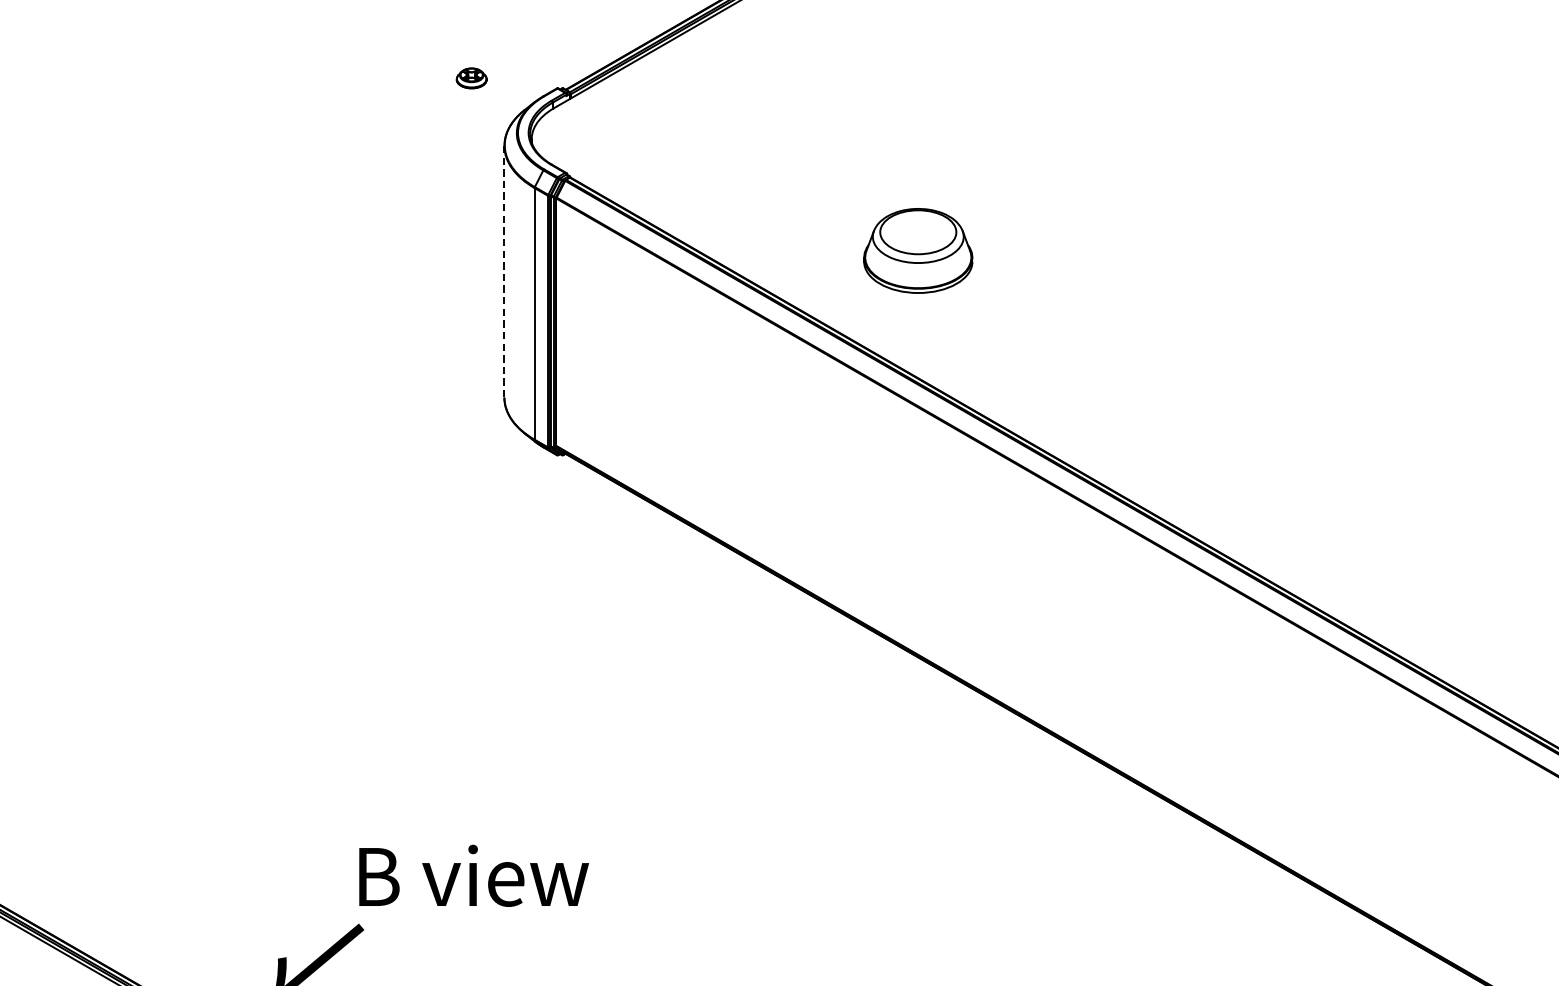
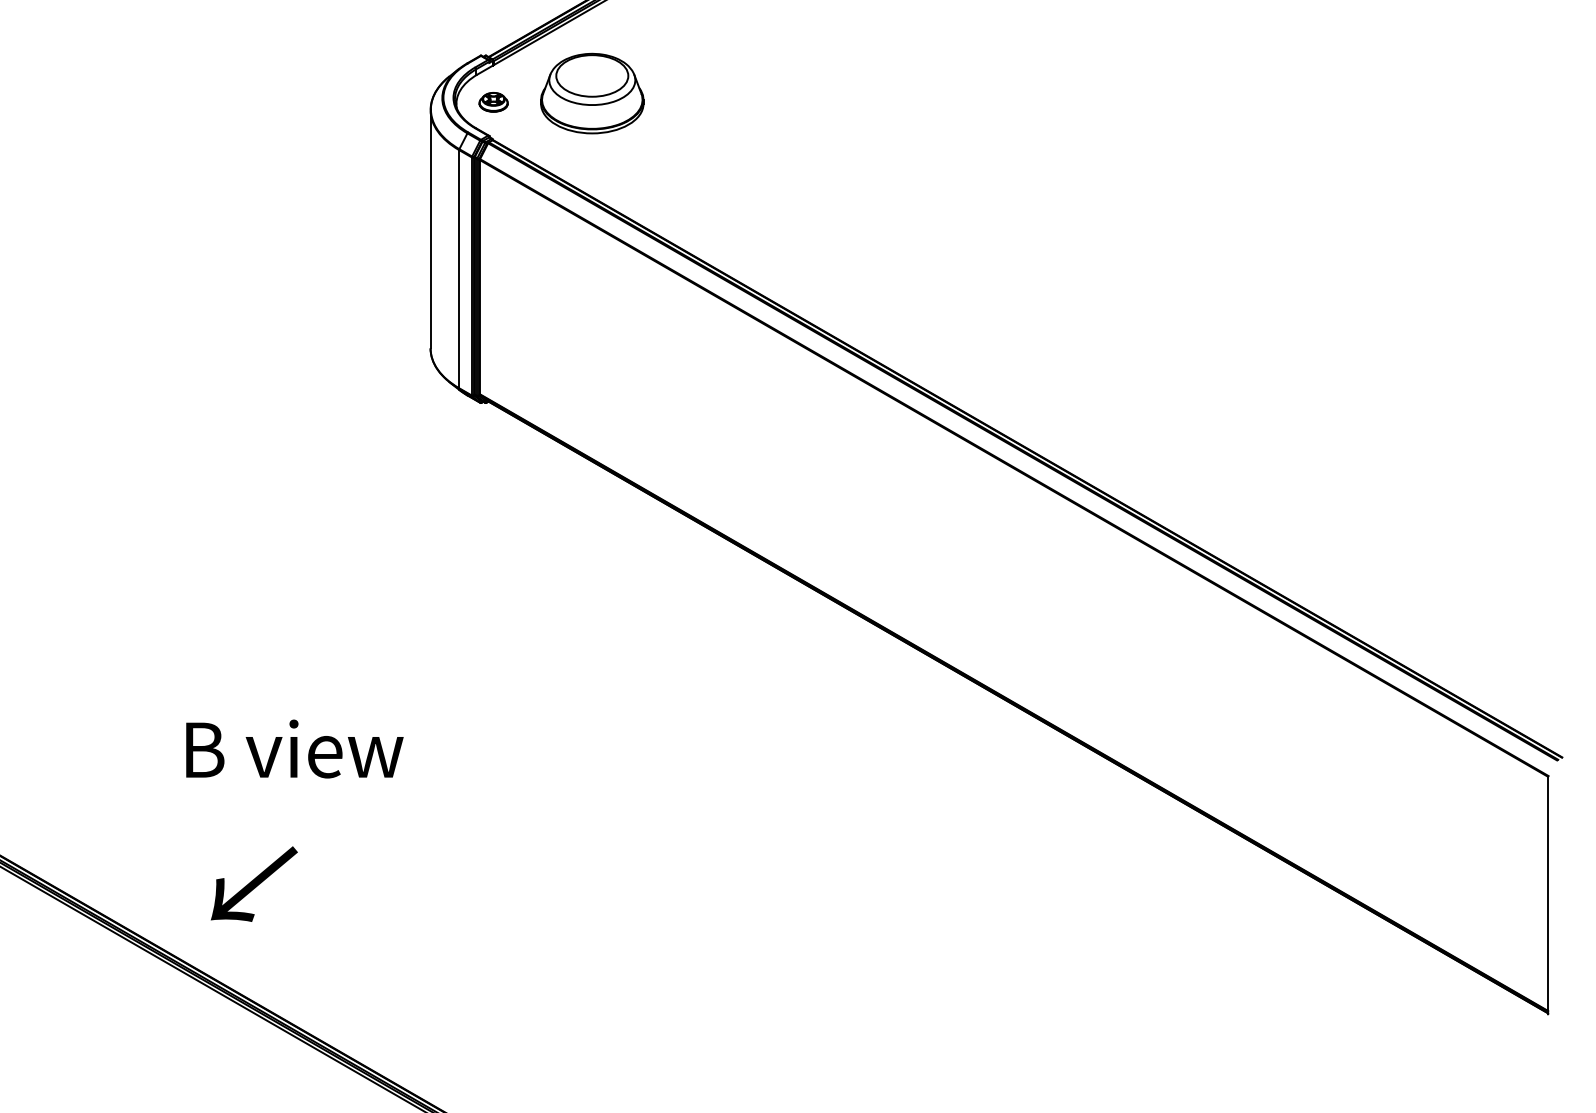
part: (471, 78) -> (493, 102), moved
part: (918, 250) -> (592, 93), moved
line: (504, 271) -> (430, 229), dashed -> solid
text: (473, 875) -> (294, 748), moved

